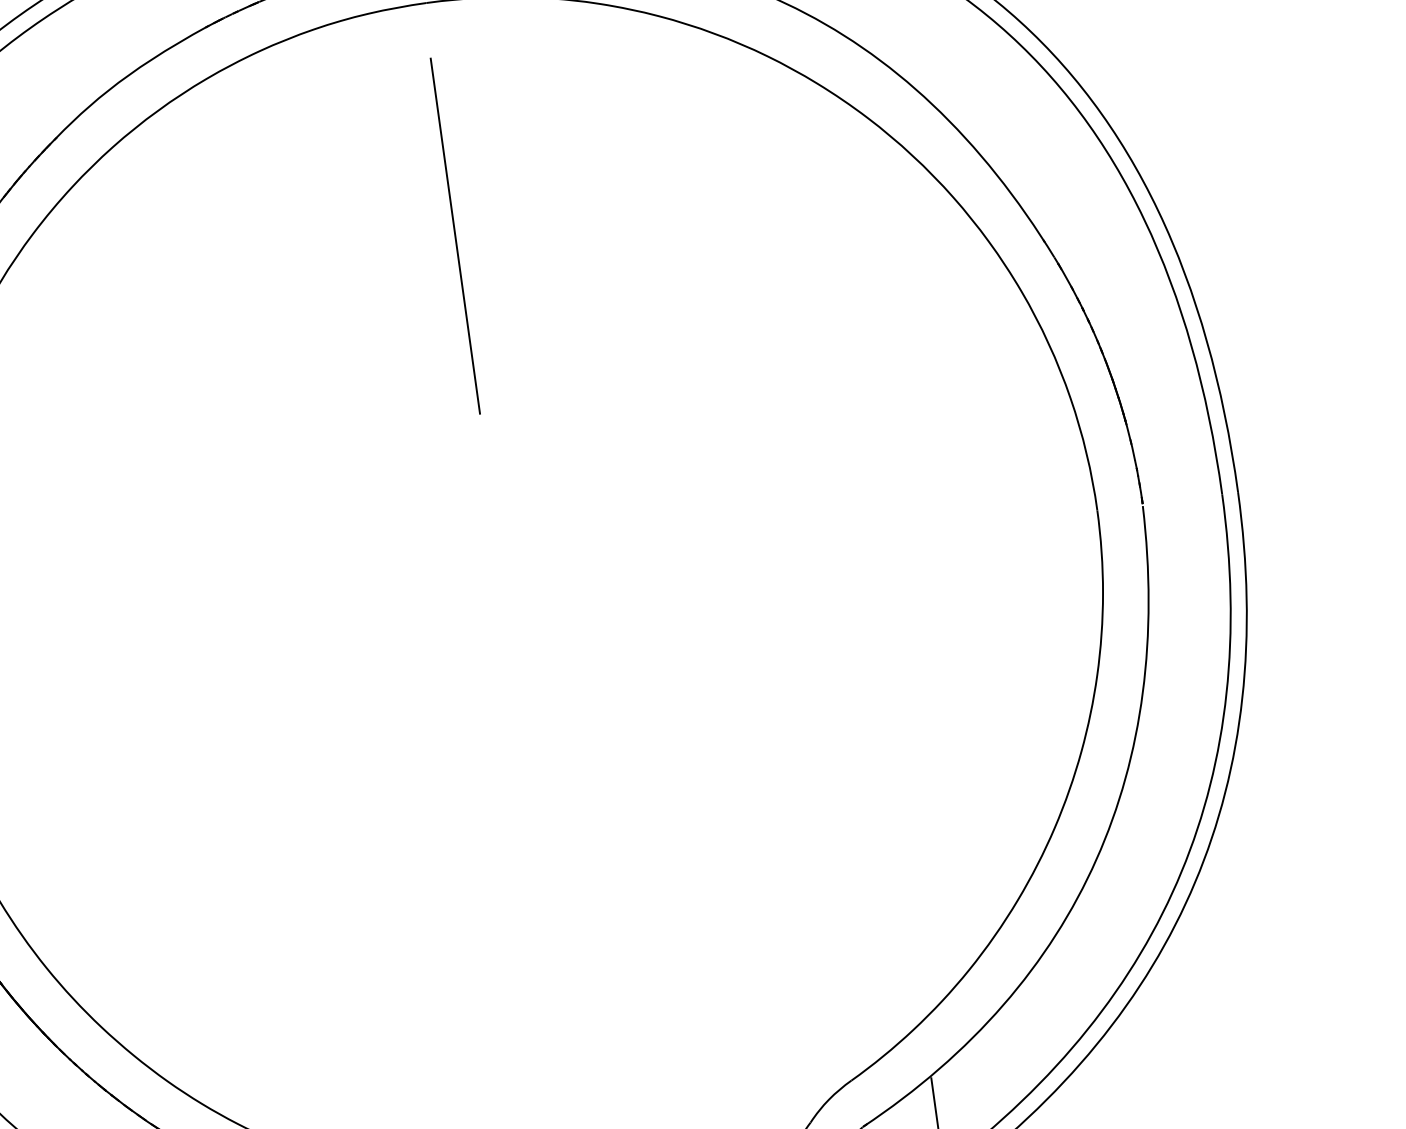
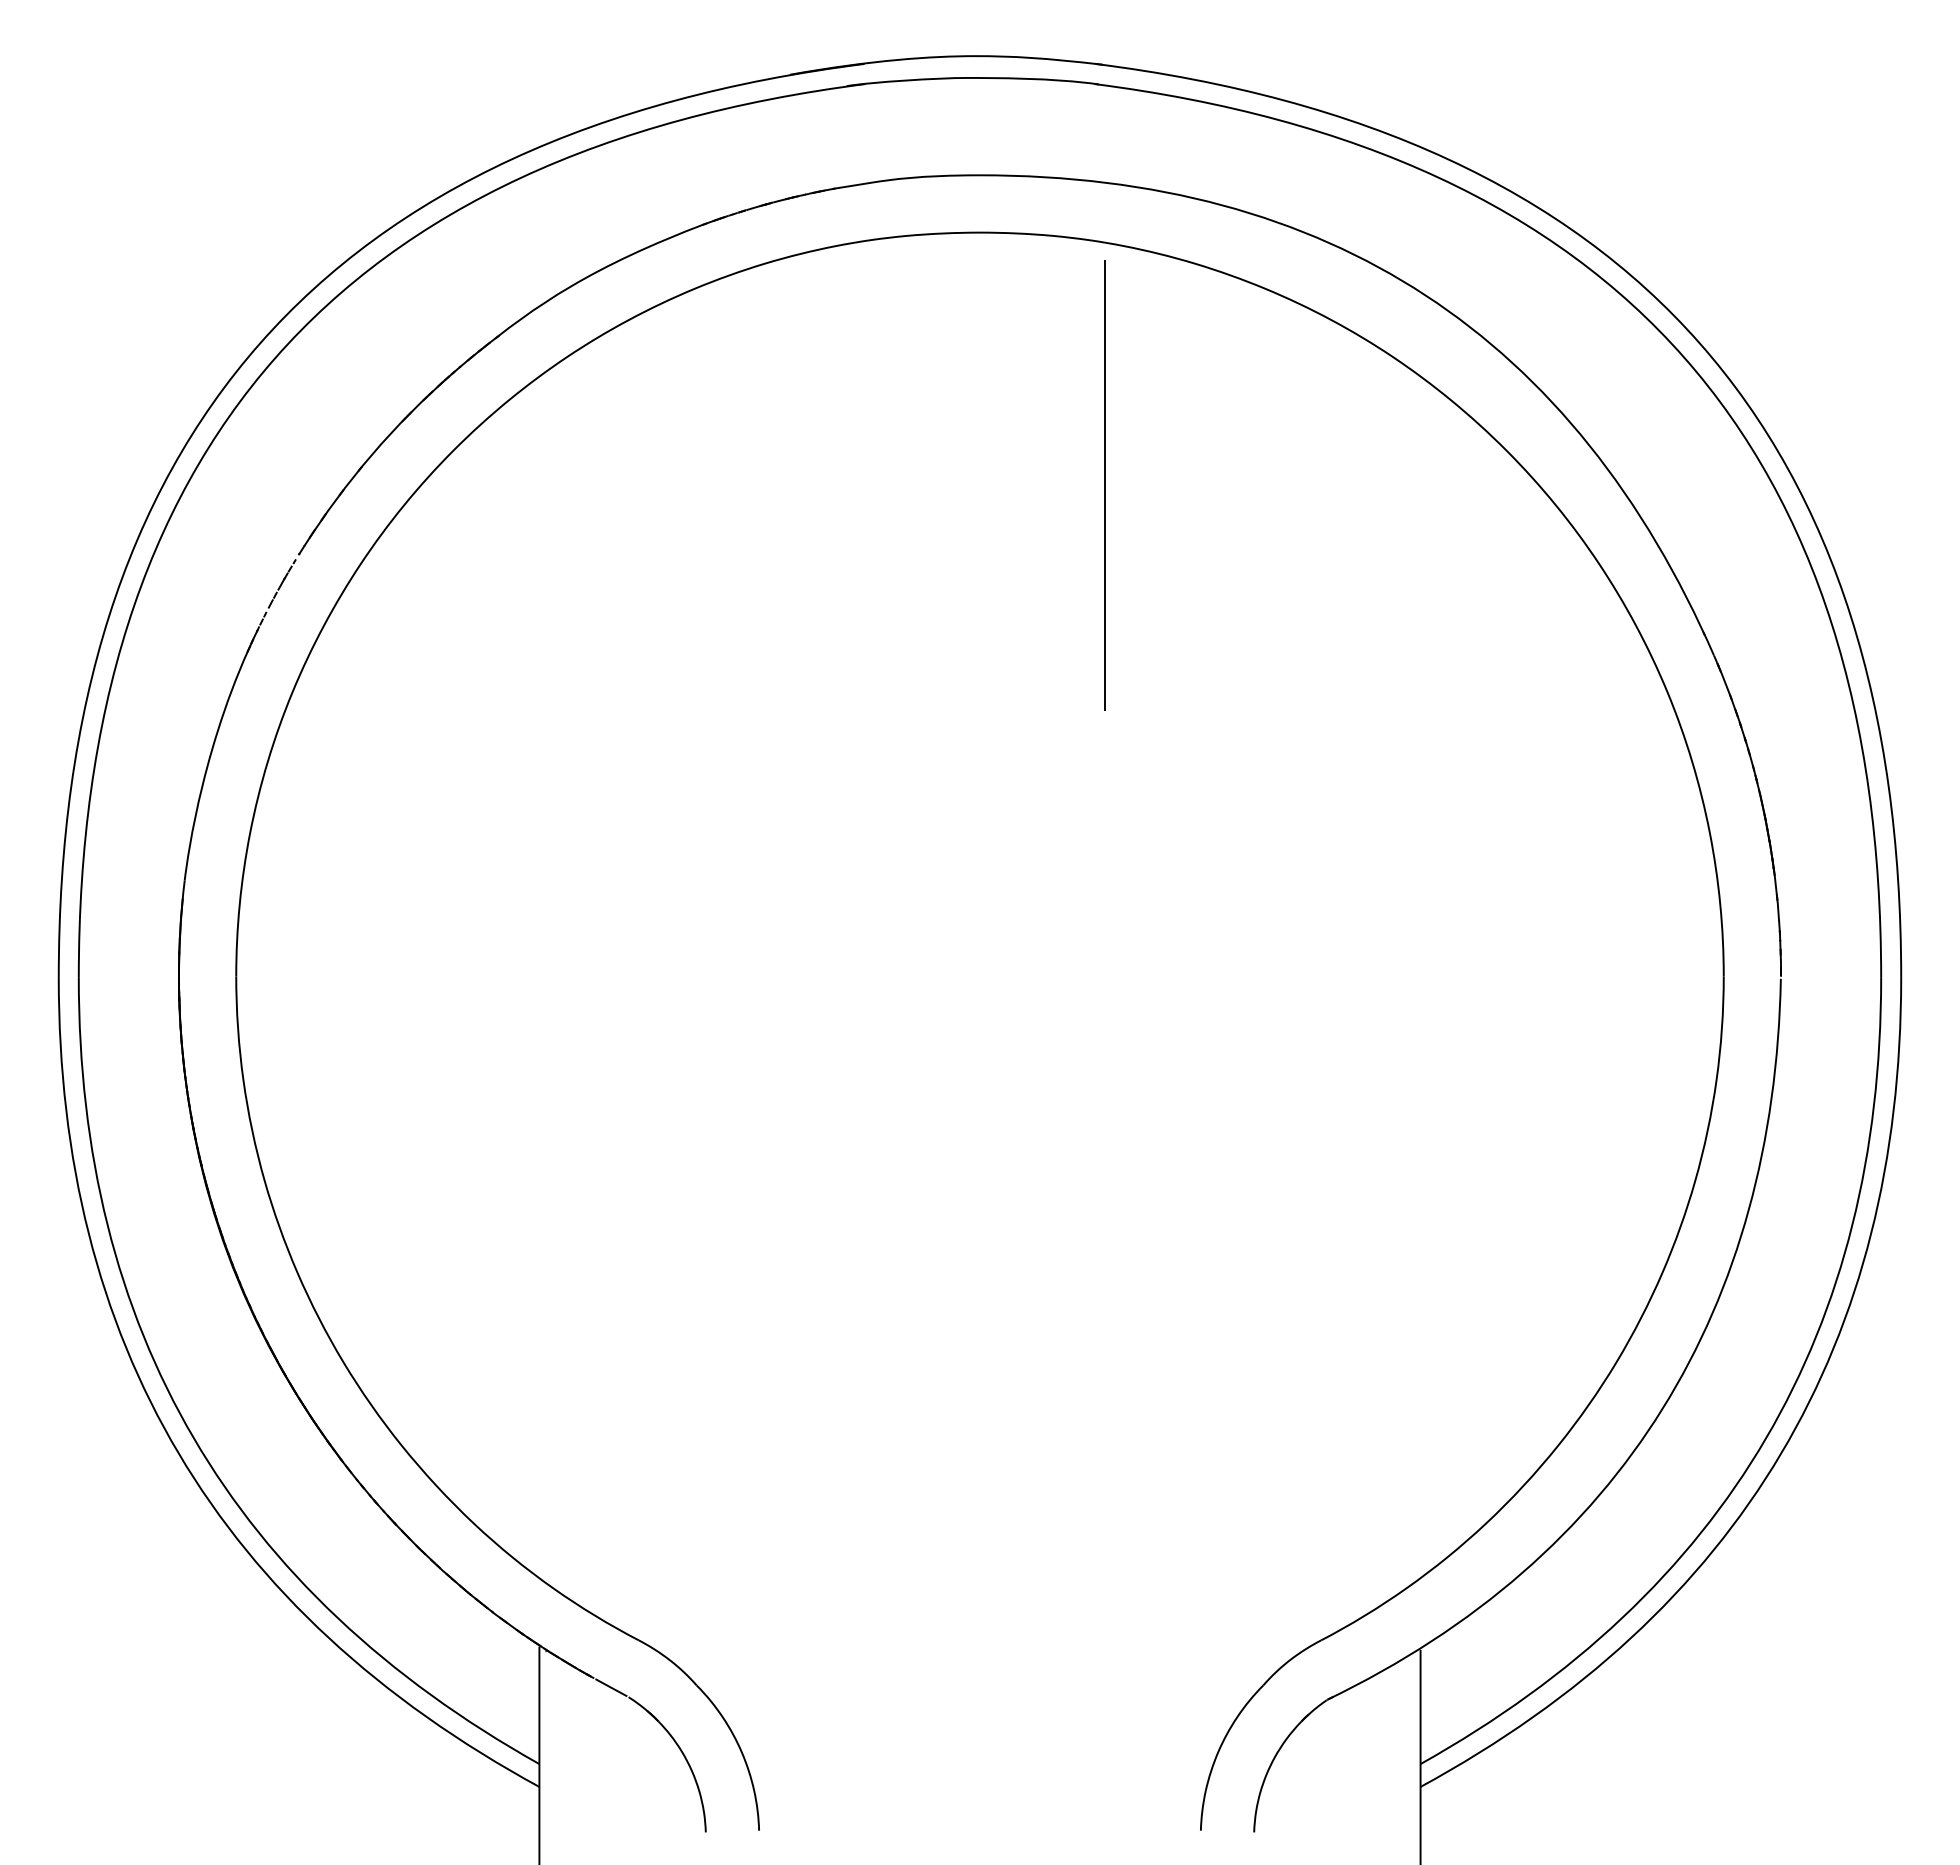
line: (455, 236) -> (1104, 485), moved

